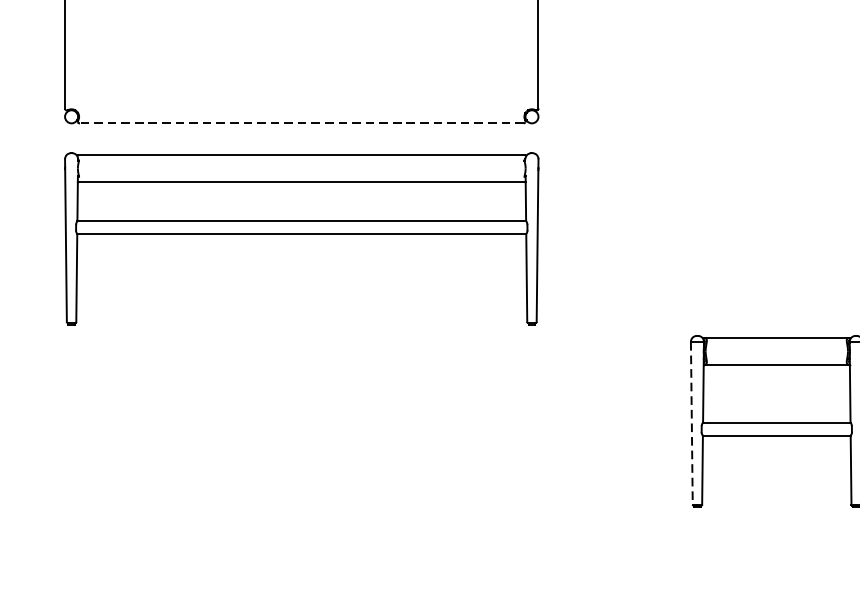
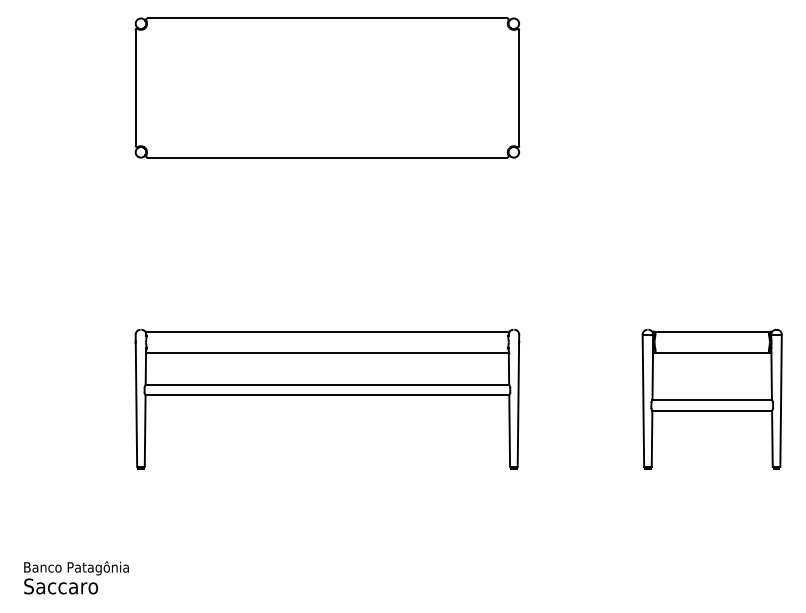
line: (301, 123) -> (327, 157), dashed -> solid
part: (301, 239) -> (327, 399), moved
line: (691, 423) -> (643, 400), dashed -> solid

